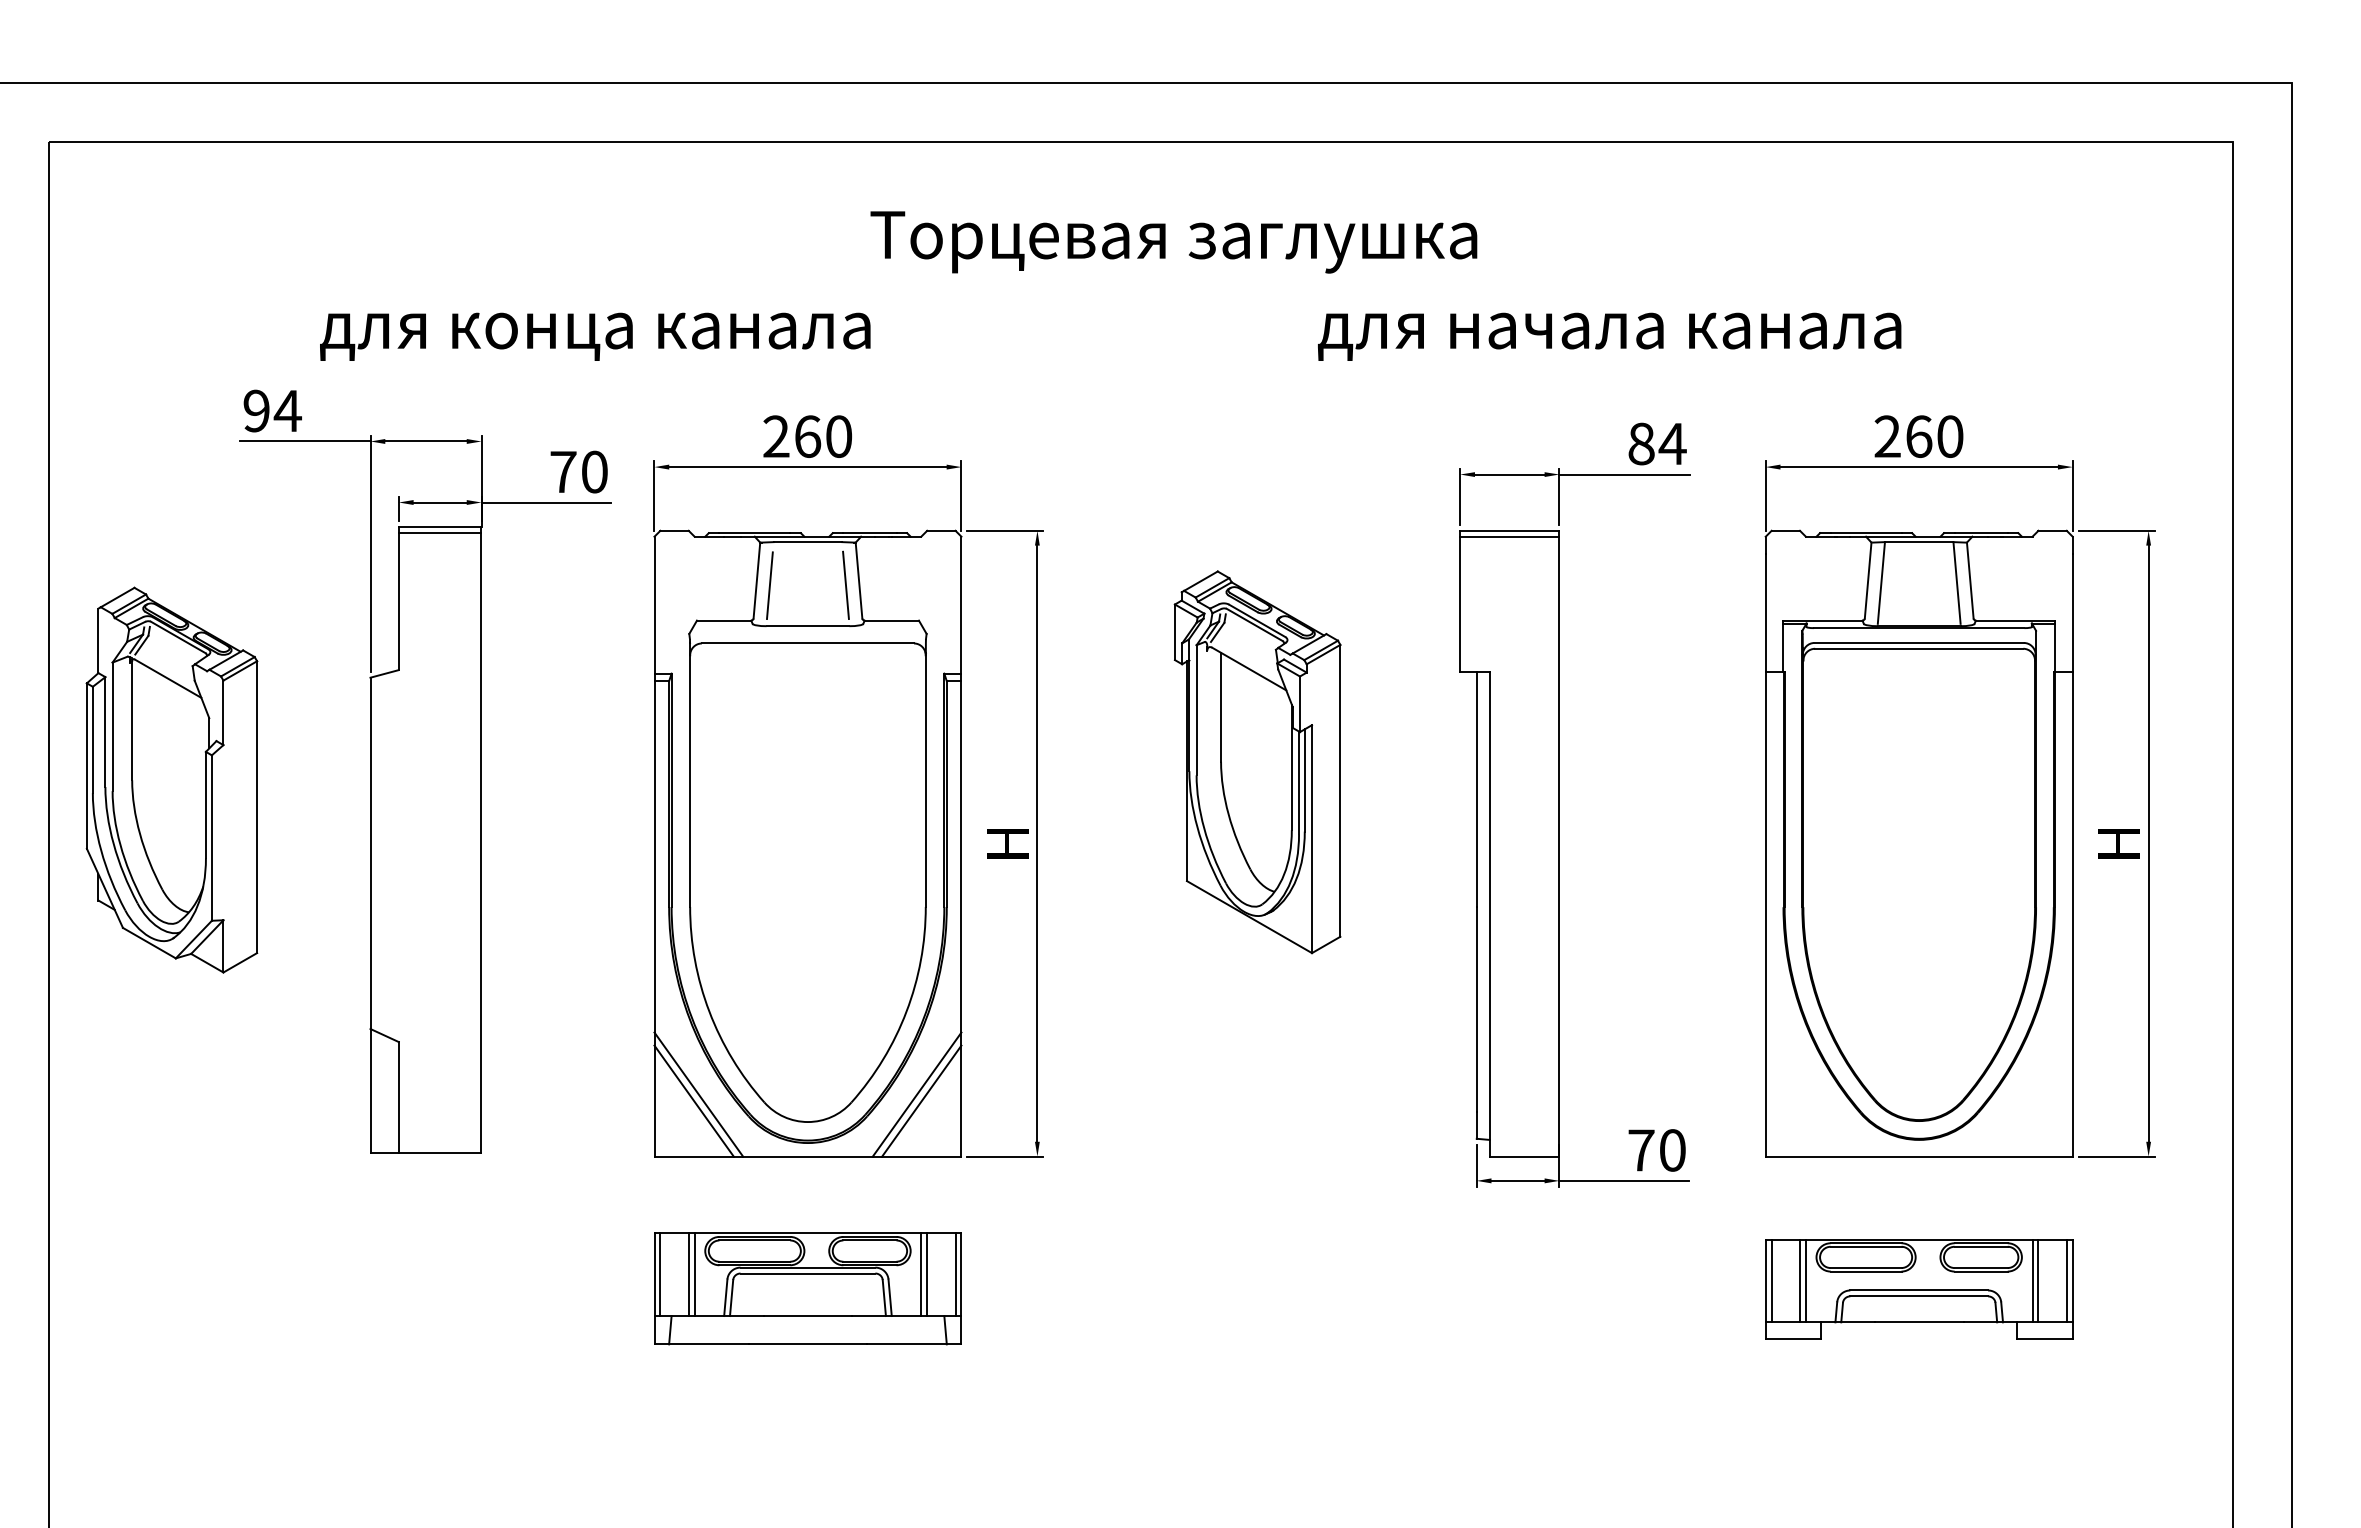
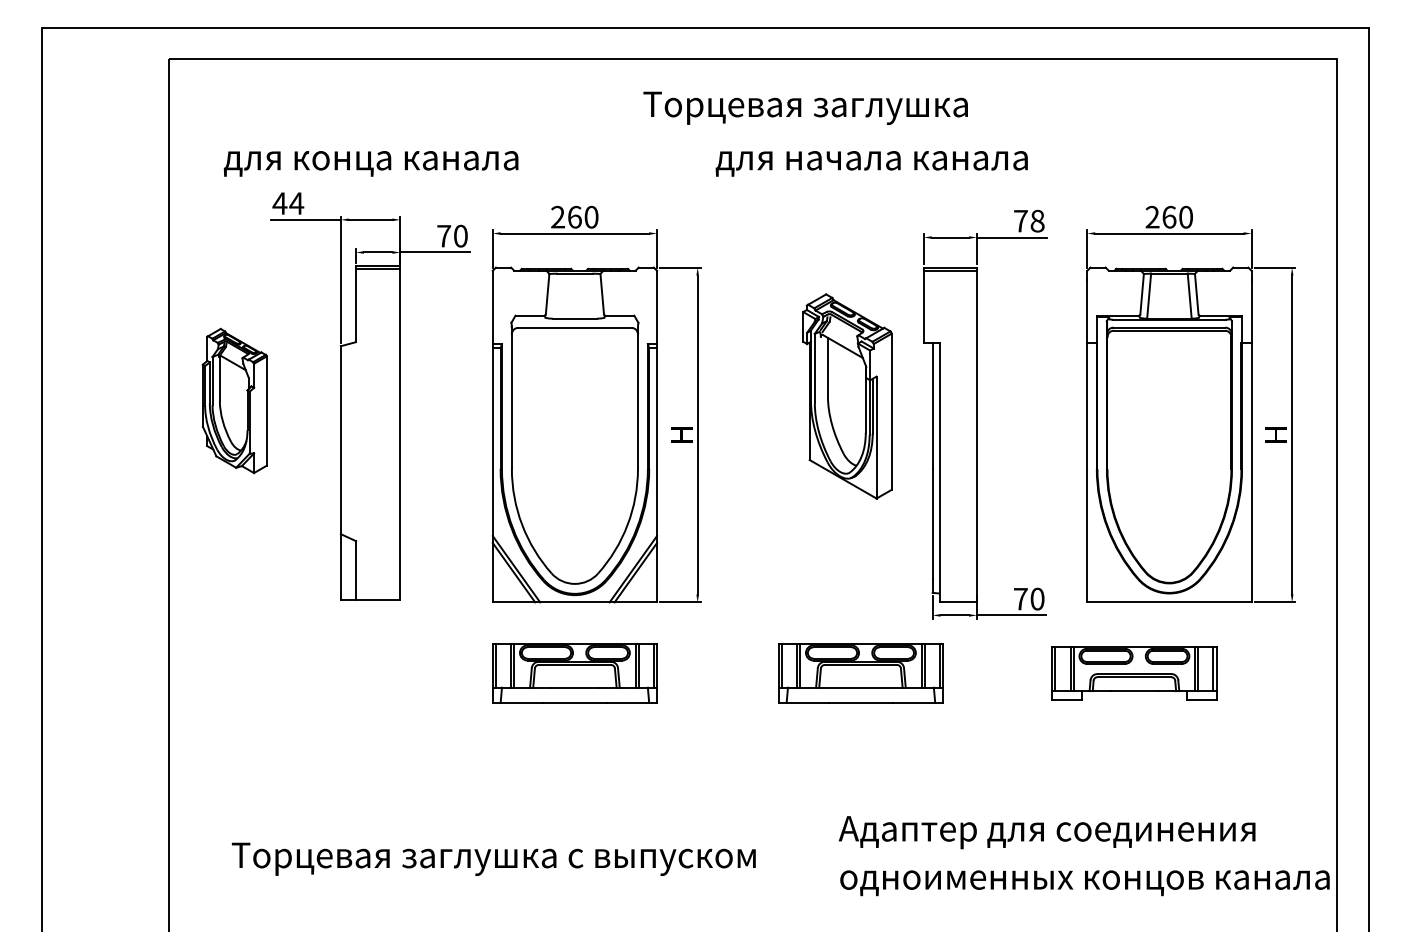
text: (1173, 240) -> (805, 107), moved
text: (594, 336) -> (370, 163), moved
text: (1609, 336) -> (871, 163), moved
text: (255, 410) -> (279, 203), 94 -> 44
text: (1657, 442) -> (1029, 220), 84 -> 78
line: (769, 584) -> (554, 296), removed
line: (844, 584) -> (594, 296), removed
part: (1257, 762) -> (847, 396), moved
part: (171, 779) -> (234, 400), size x0.7
part: (1341, 1289) -> (860, 673), added
part: (1919, 1289) -> (1134, 673), moved

